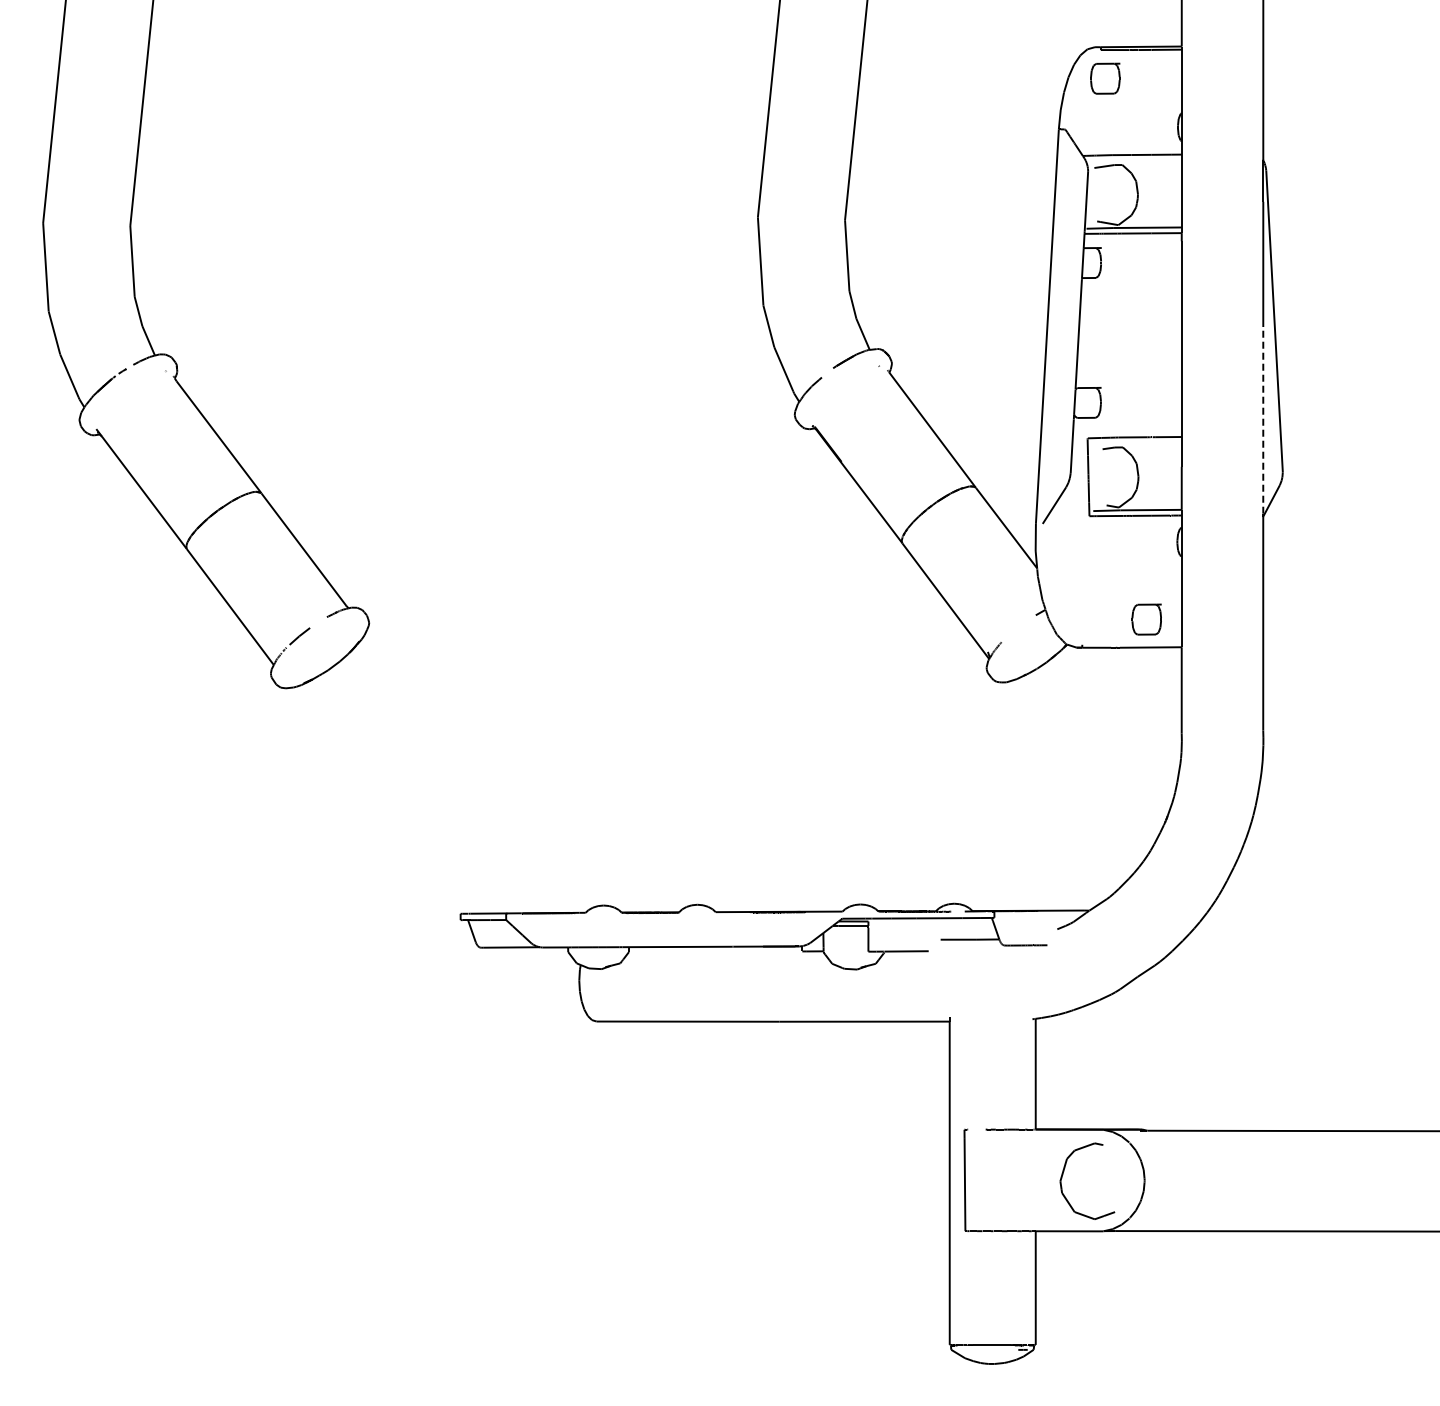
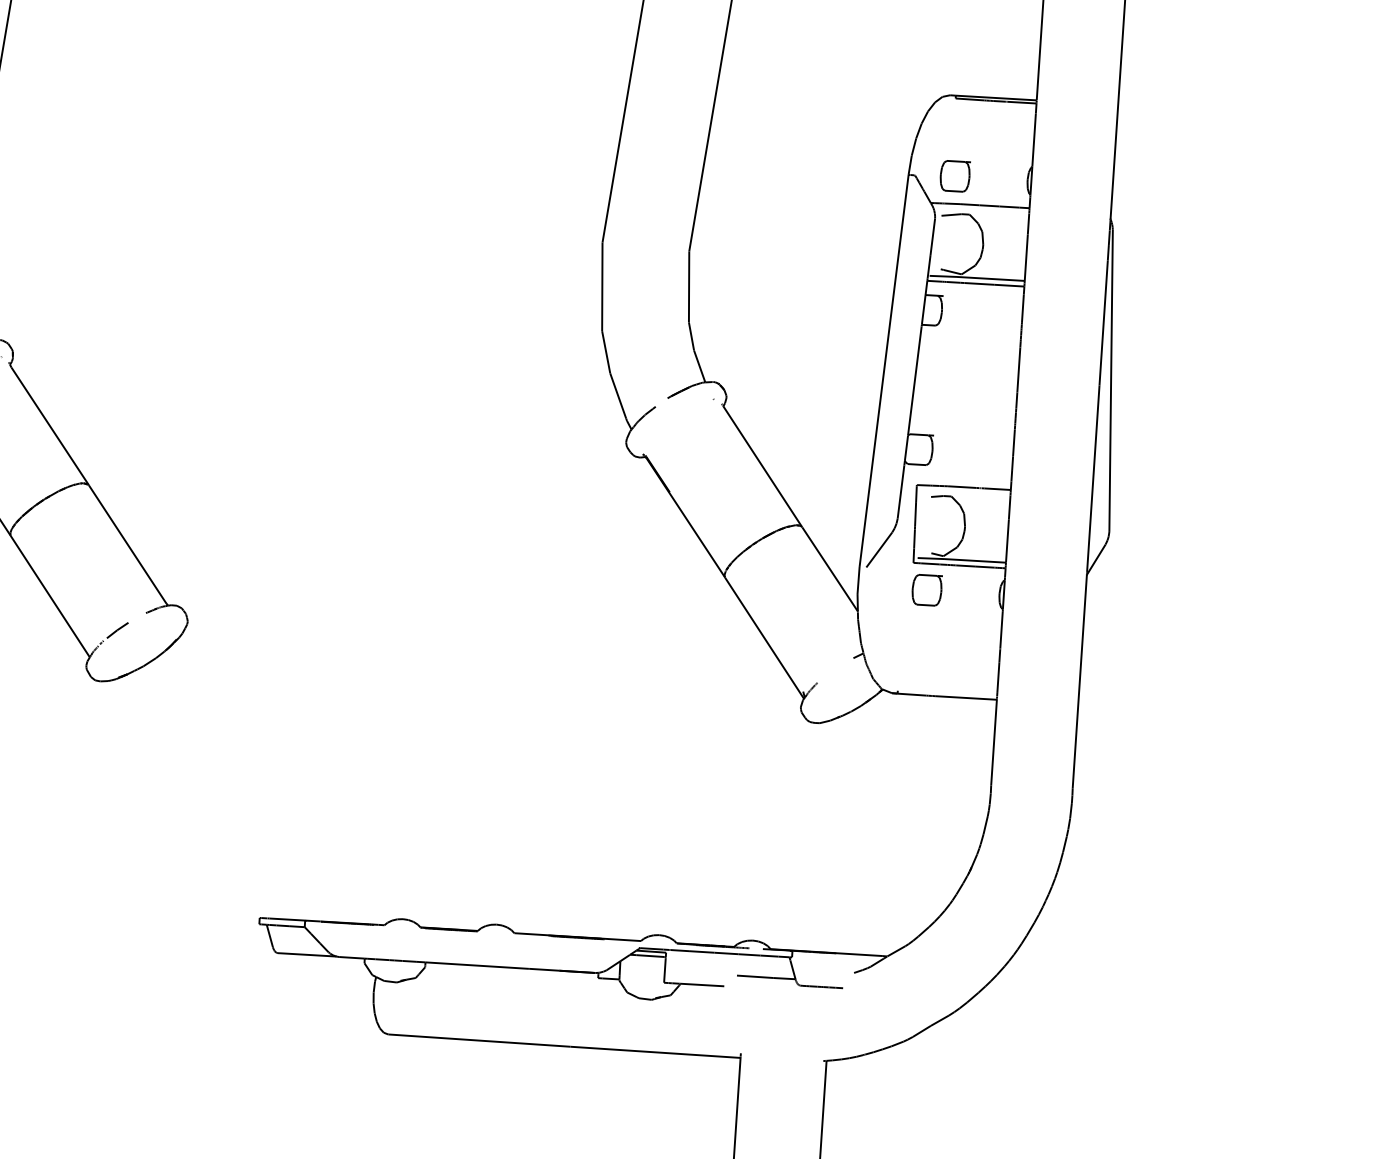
part: (1105, 78) -> (955, 176), moved
line: (1263, 419) -> (1093, 477), dashed -> solid
part: (1146, 619) -> (926, 590), moved

